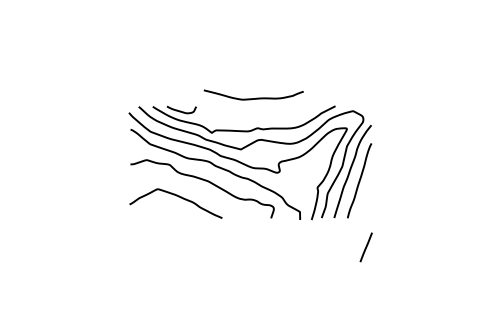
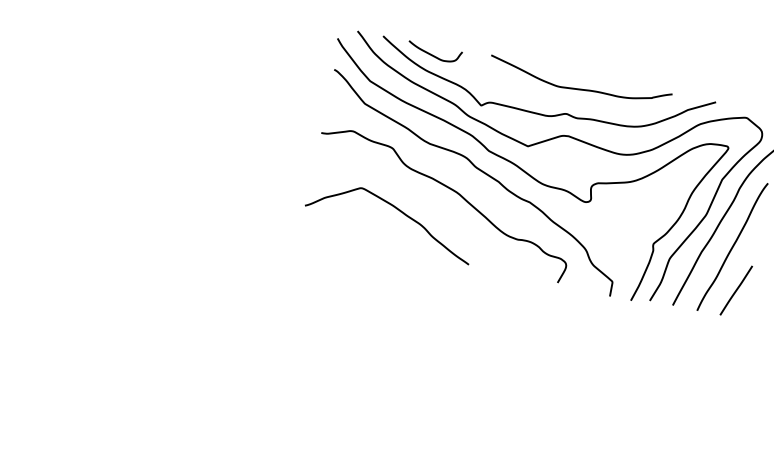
curve: (253, 98) -> (578, 88), moved
line: (365, 247) -> (734, 290), moved

